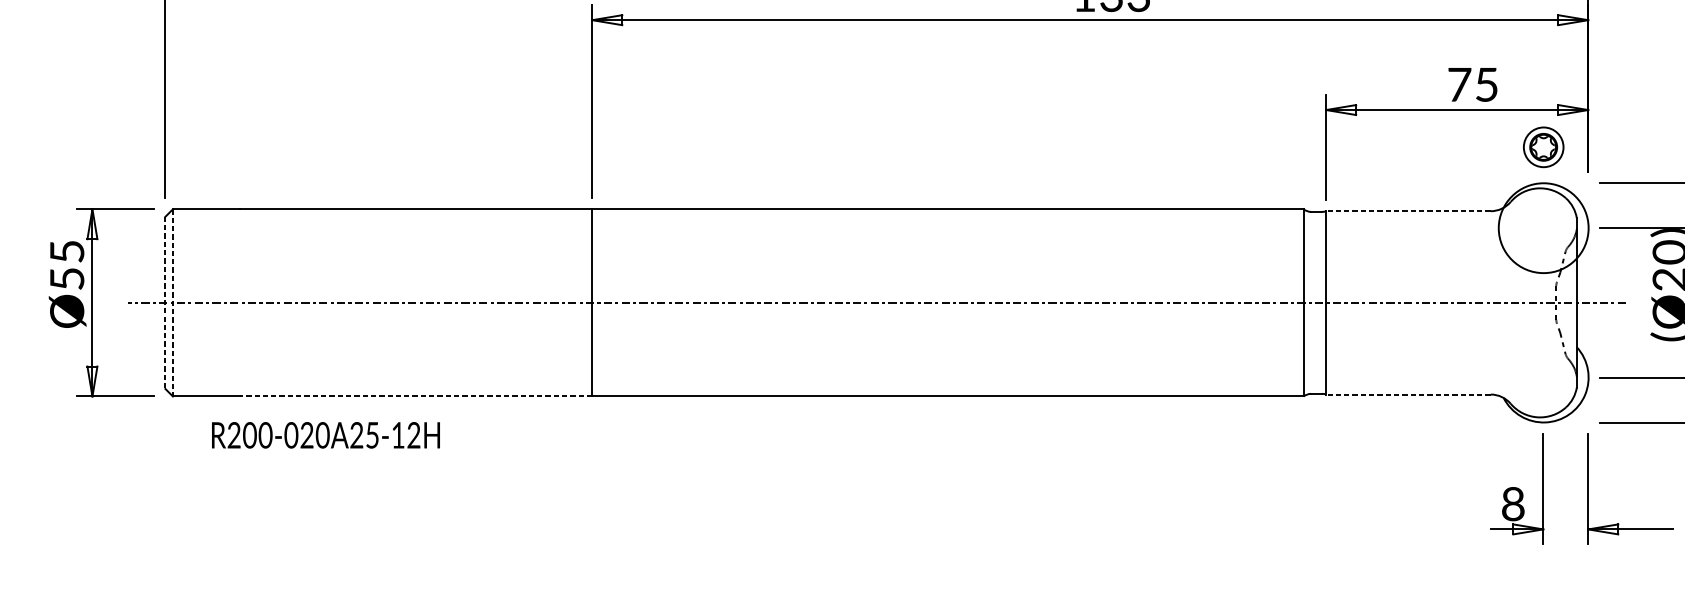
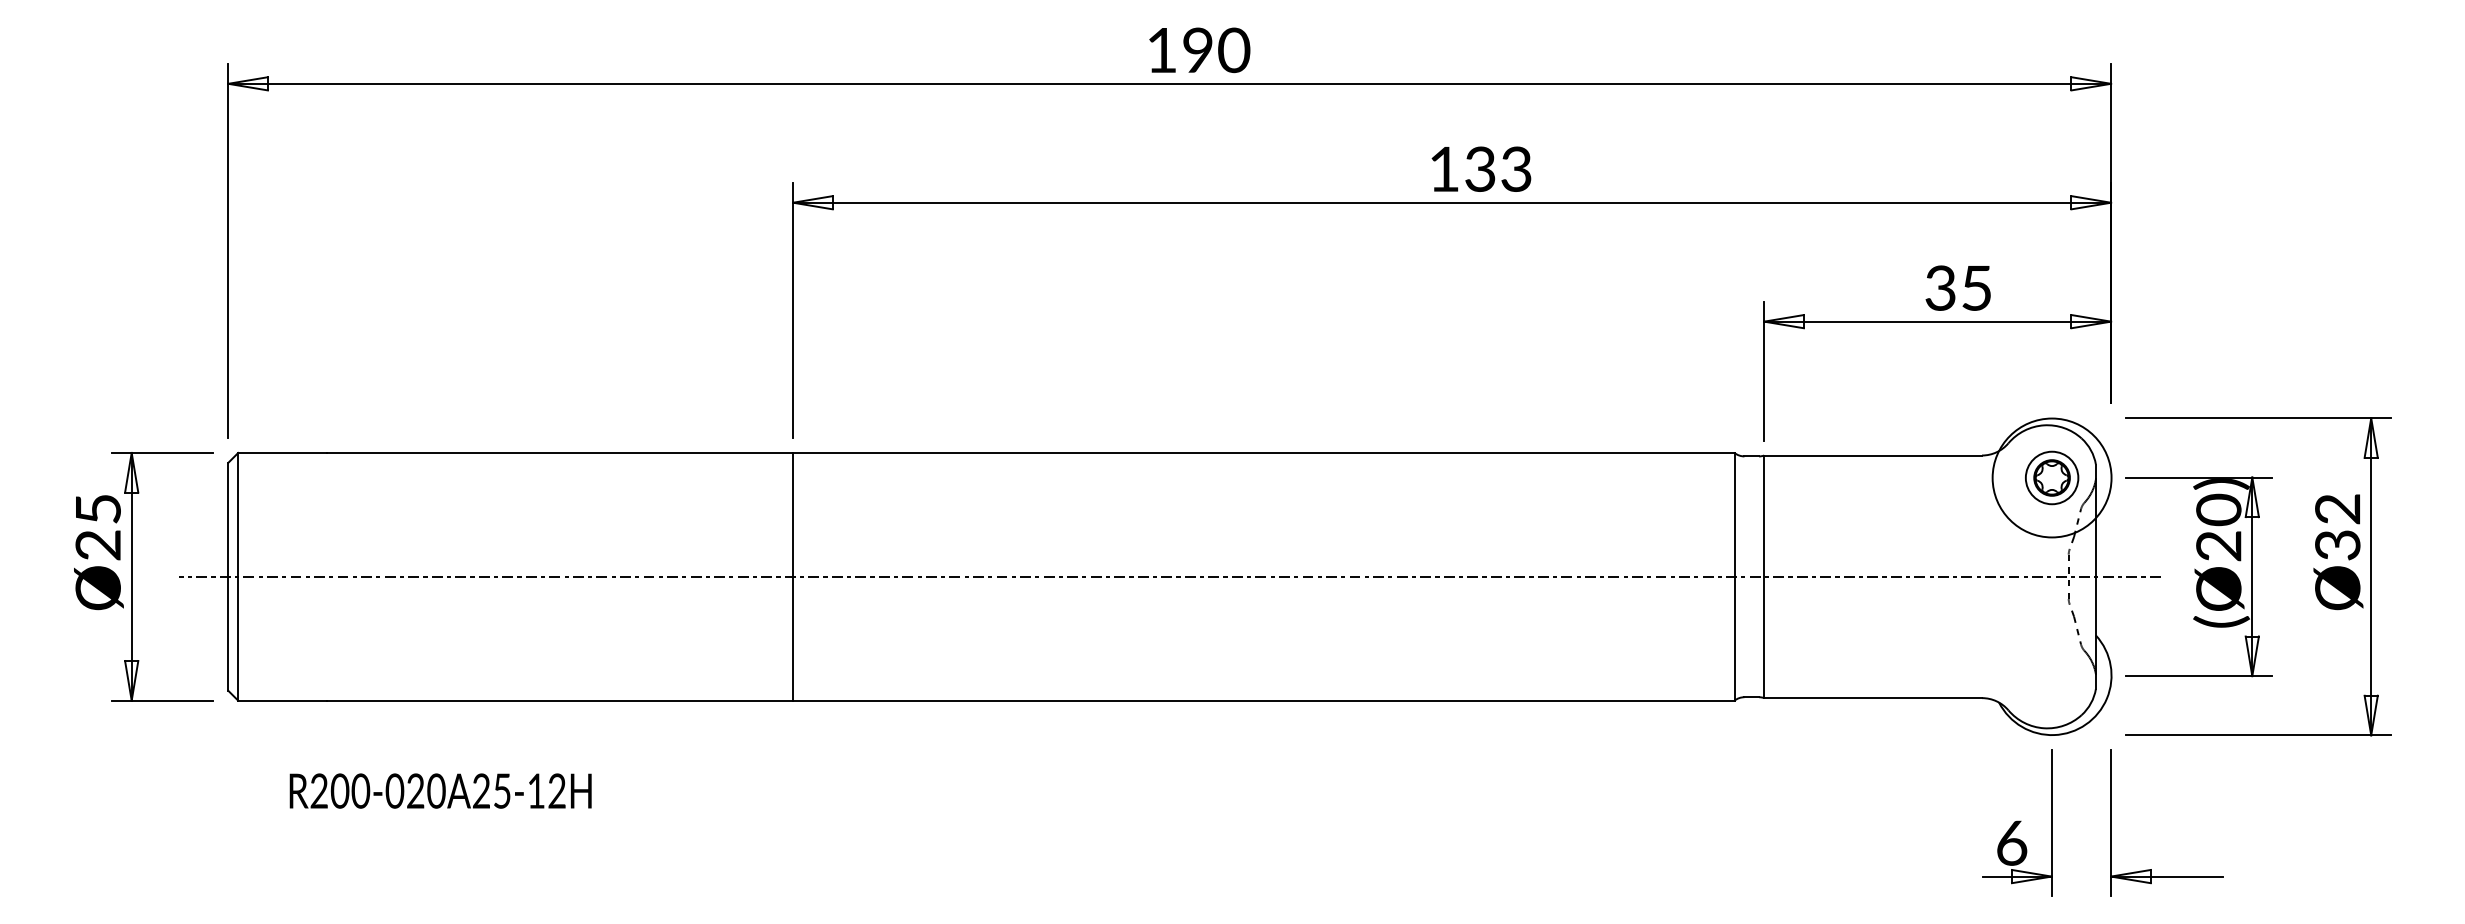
text: (1459, 84) -> (1940, 287), 75 -> 35
part: (1544, 146) -> (2052, 477), moved
line: (1408, 211) -> (1873, 455), dashed -> solid
text: (66, 279) -> (97, 545), Ø55 -> Ø25
line: (165, 302) -> (228, 576), dashed -> solid
line: (173, 302) -> (238, 576), dashed -> solid
line: (1408, 394) -> (1873, 698), dashed -> solid
line: (416, 396) -> (560, 700), dashed -> solid
text: (325, 434) -> (440, 790), moved
text: (1513, 503) -> (2012, 842), 8 -> 6

